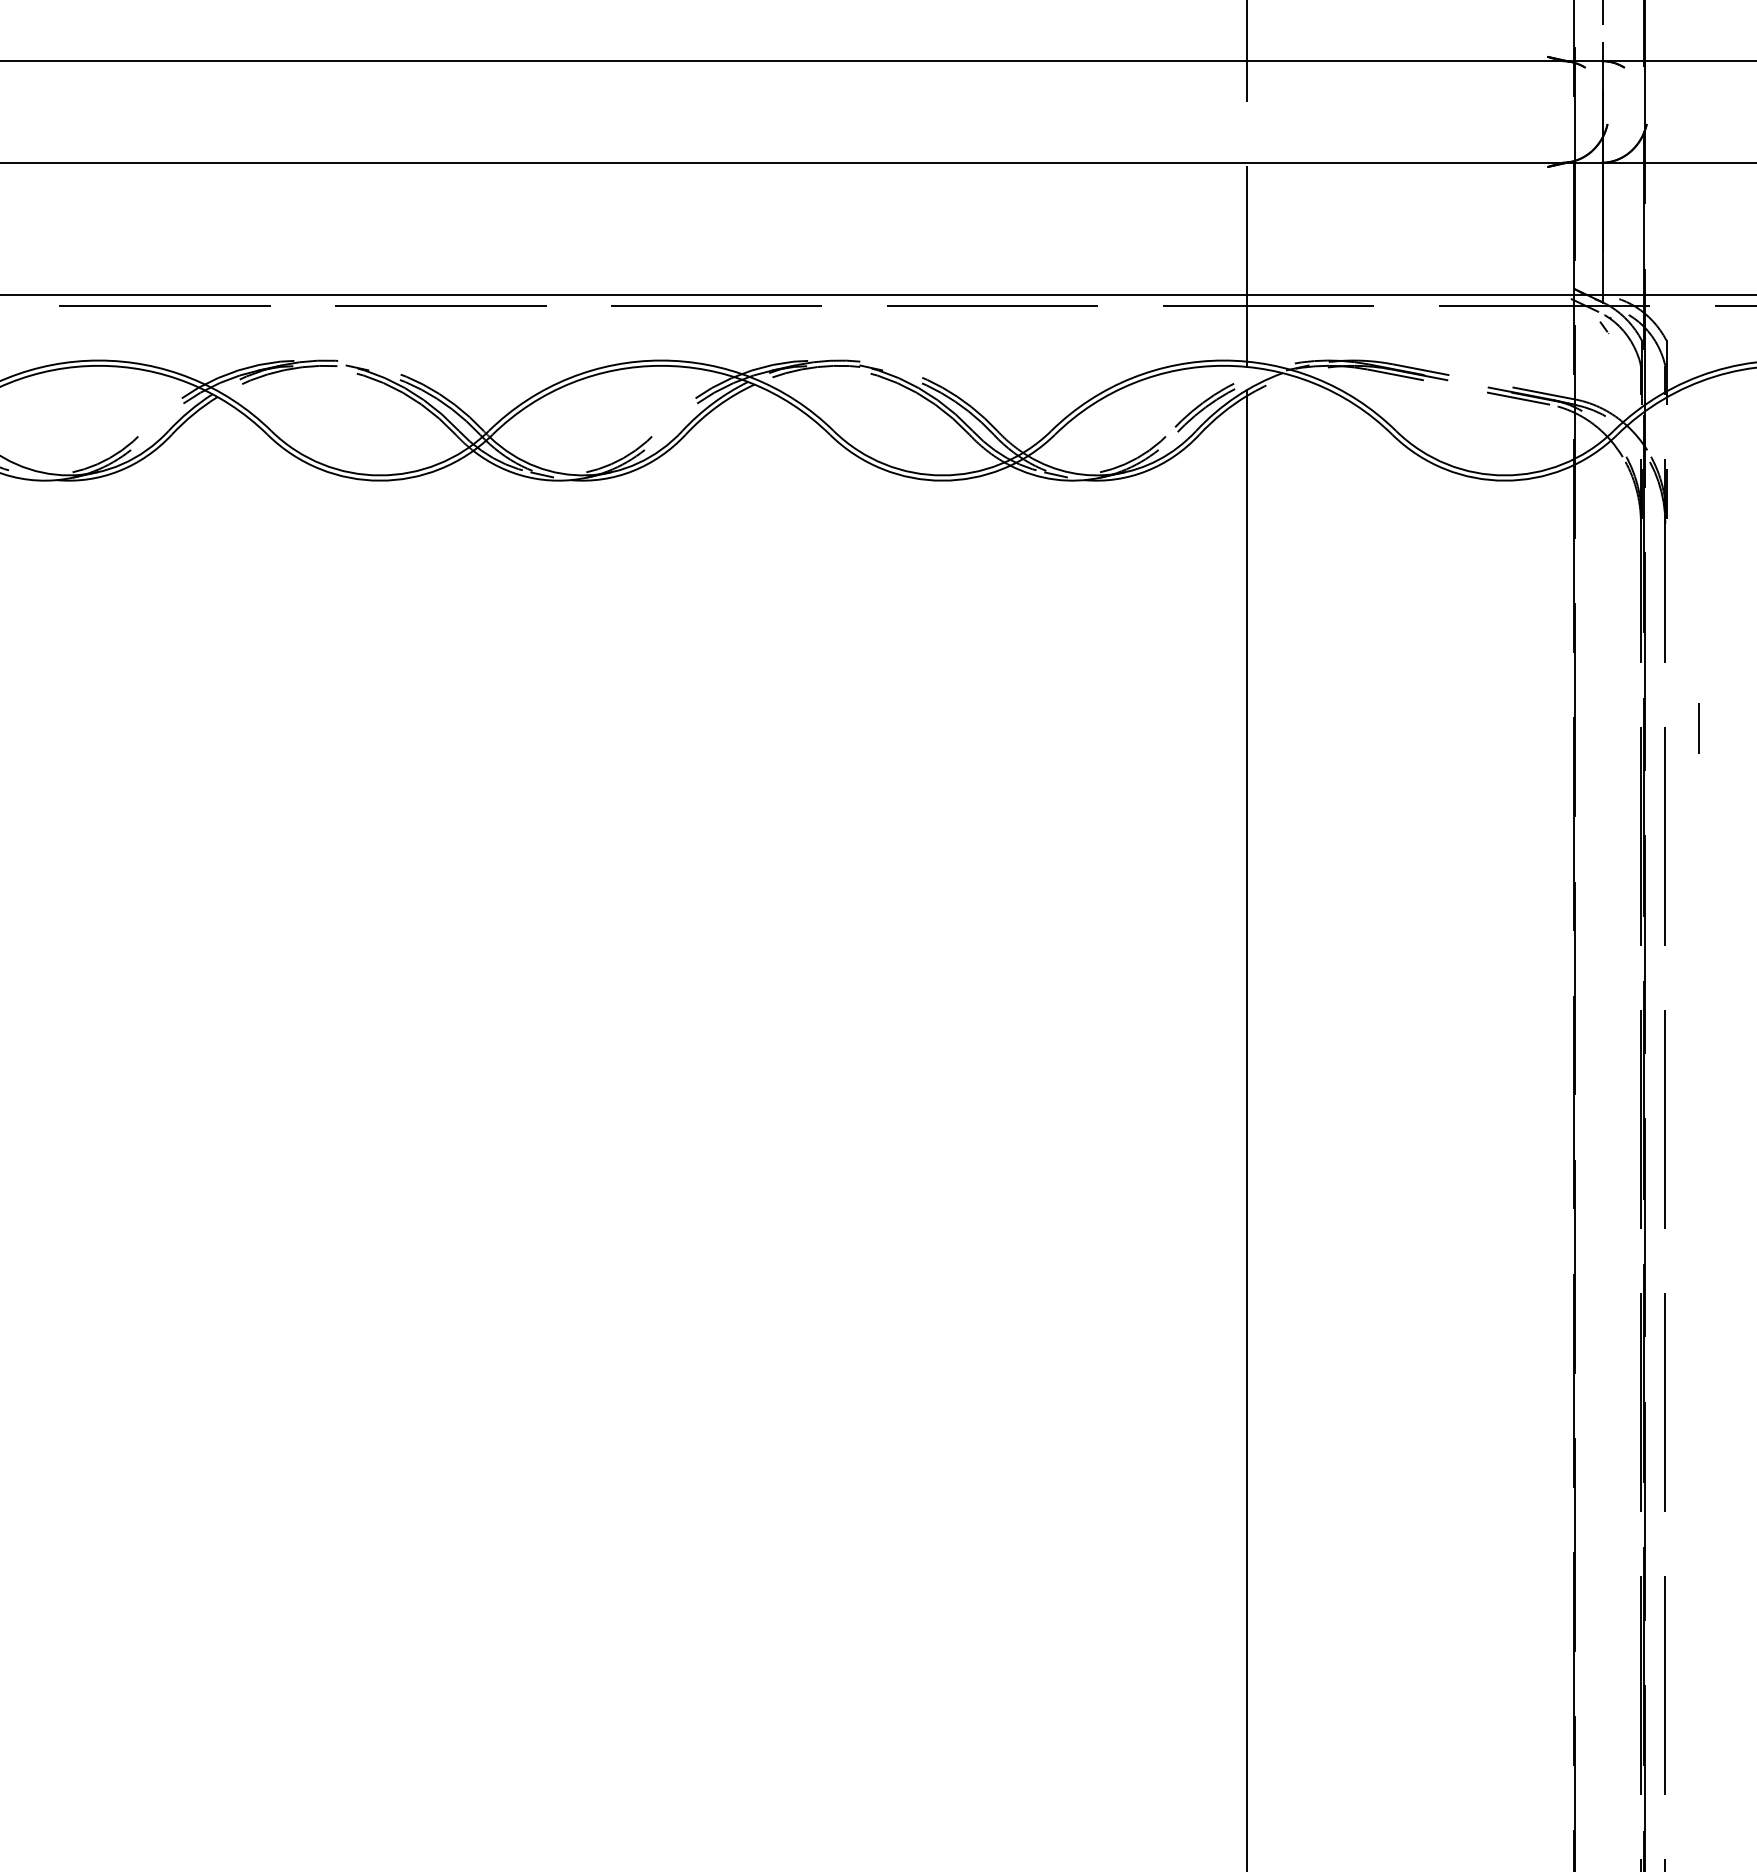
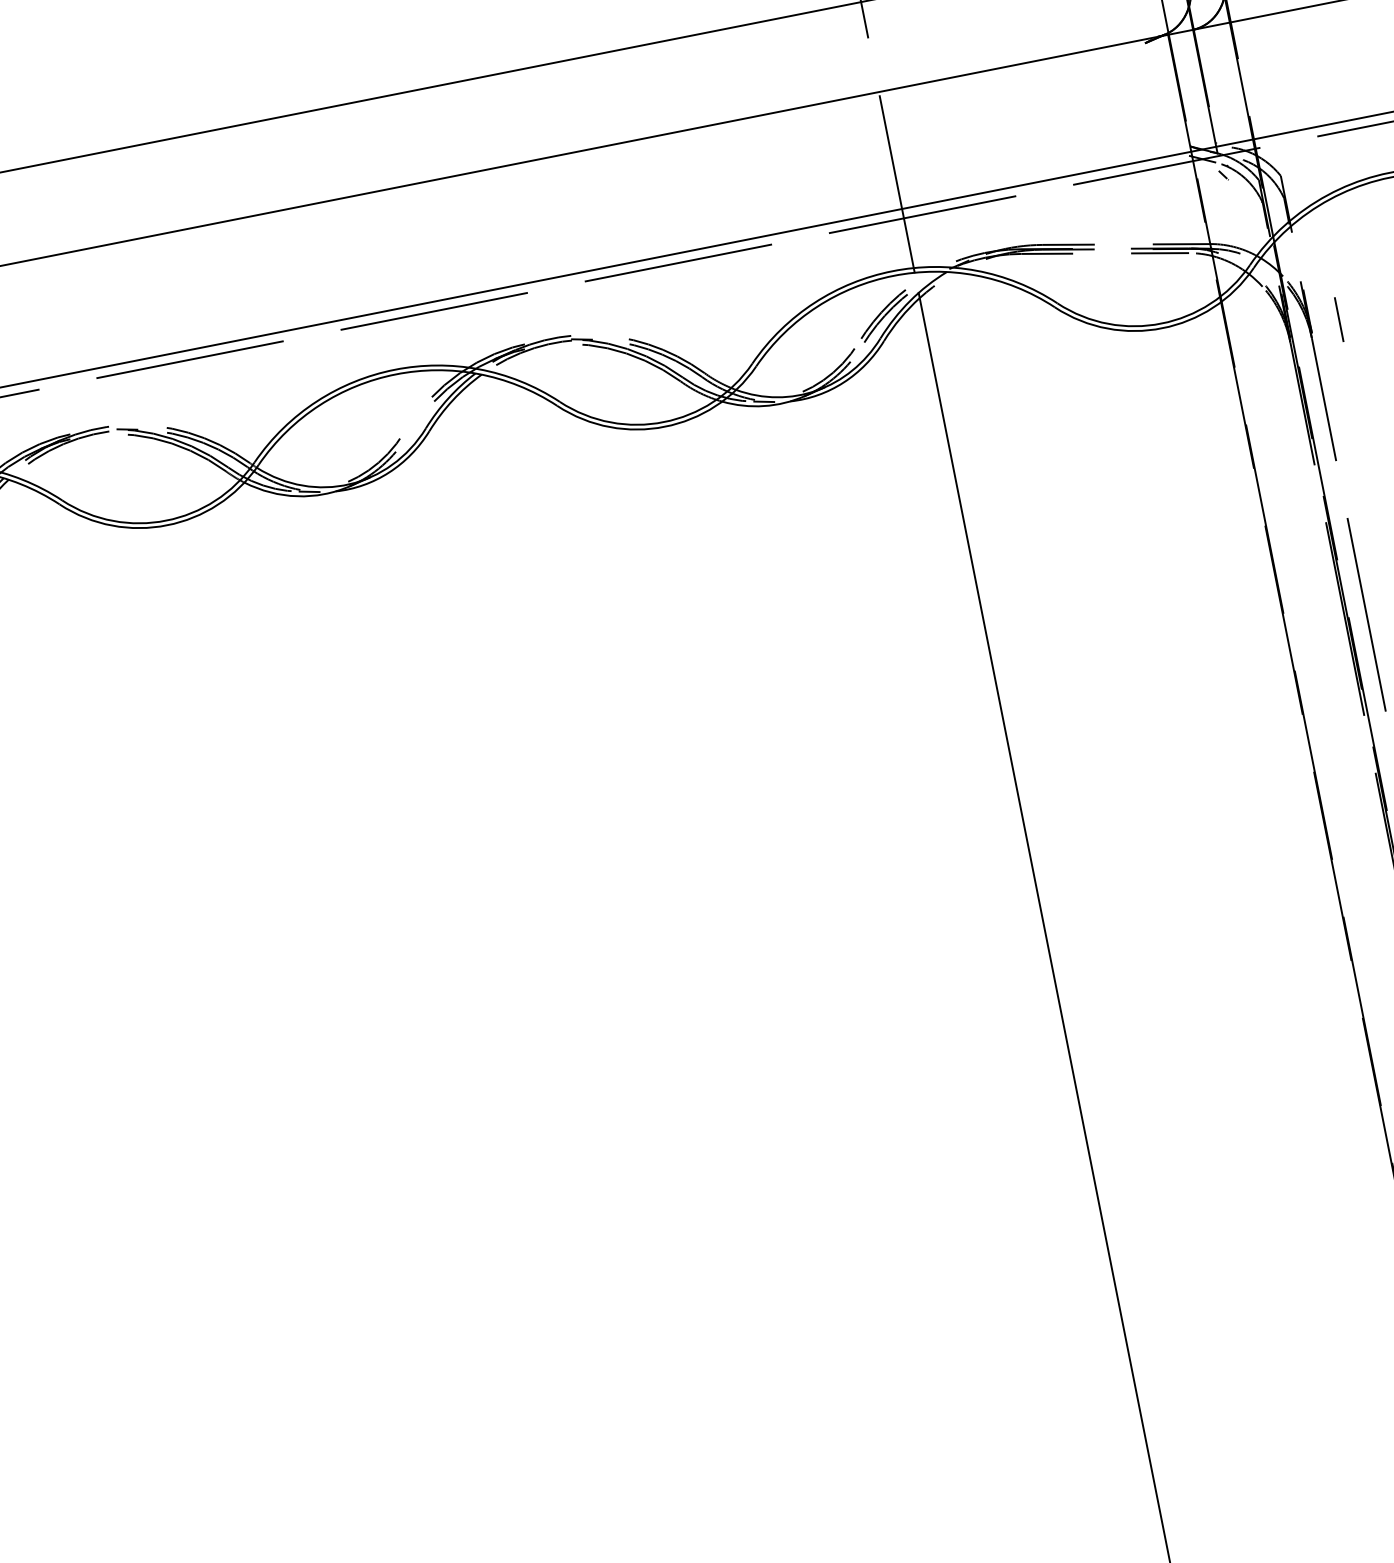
line: (1698, 728) -> (1338, 319), moved

